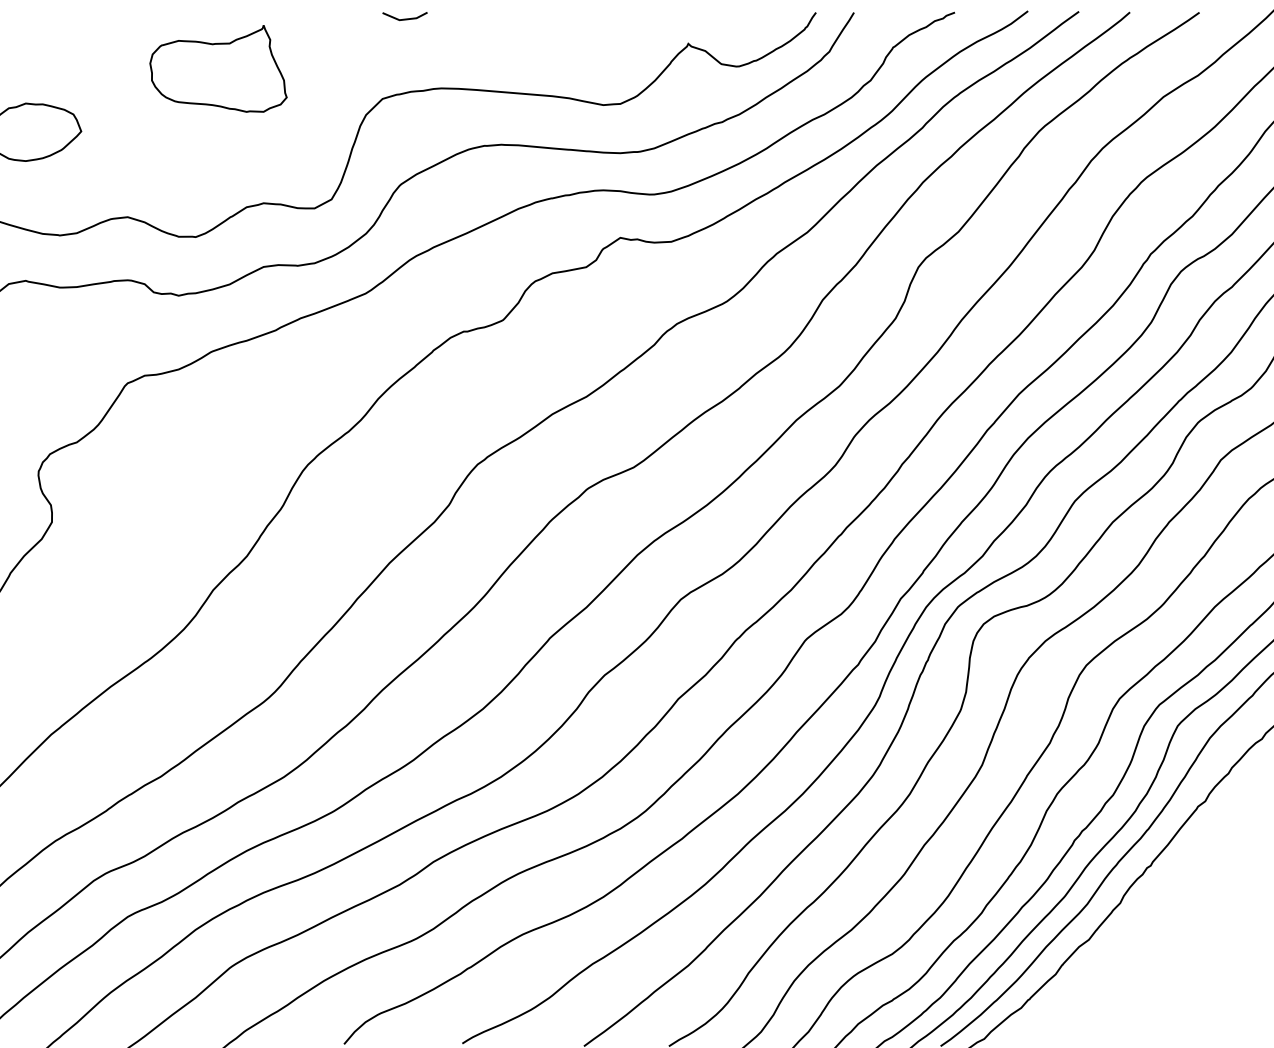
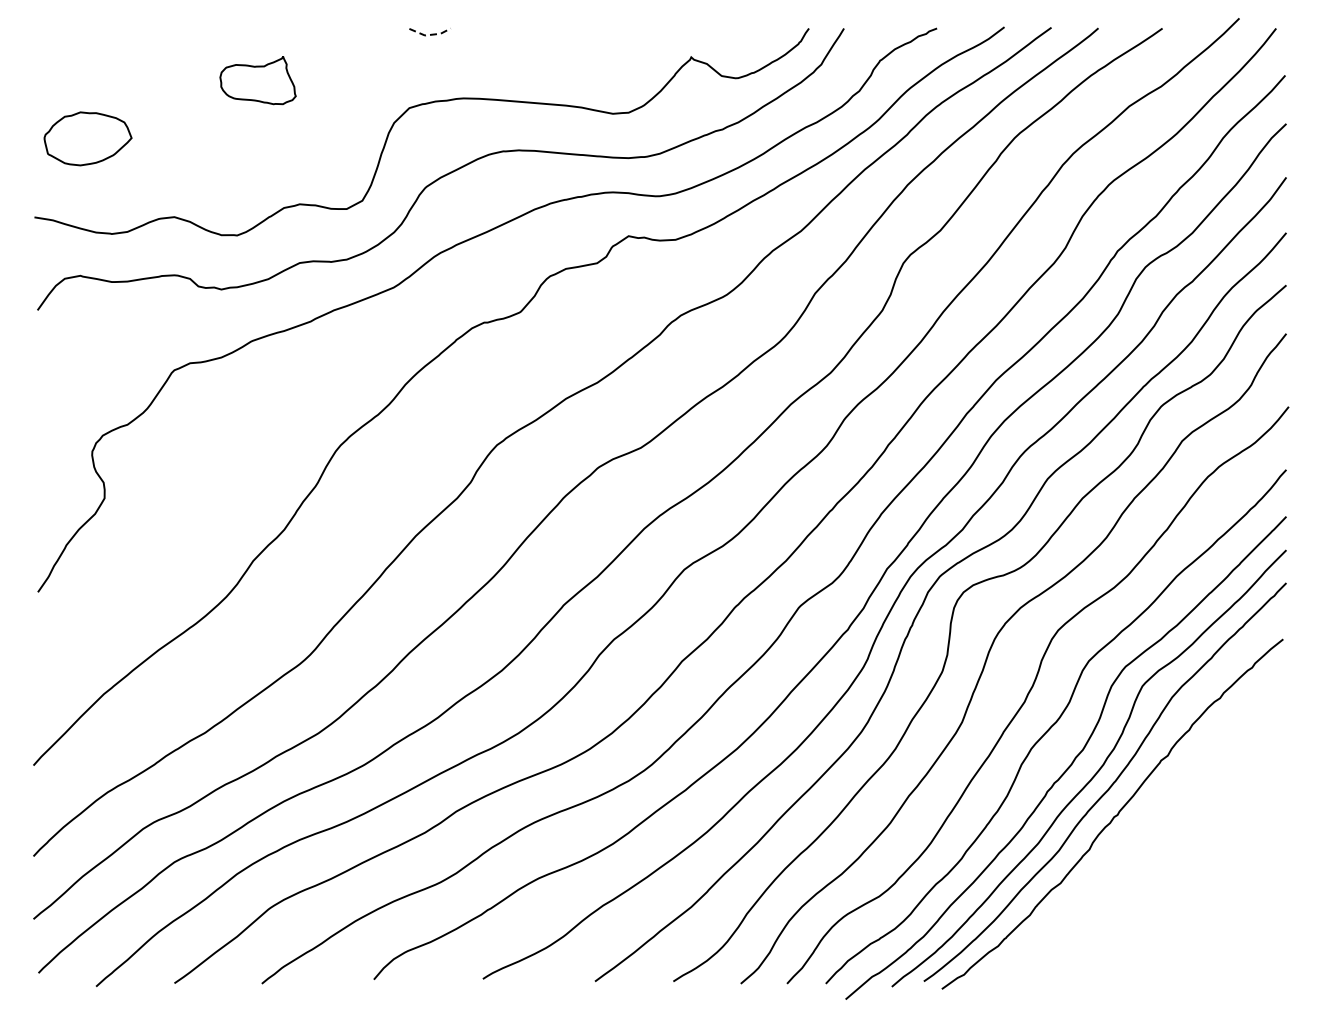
line: (404, 19) -> (429, 34), solid -> dashed
part: (217, 68) -> (257, 80), size x0.6

